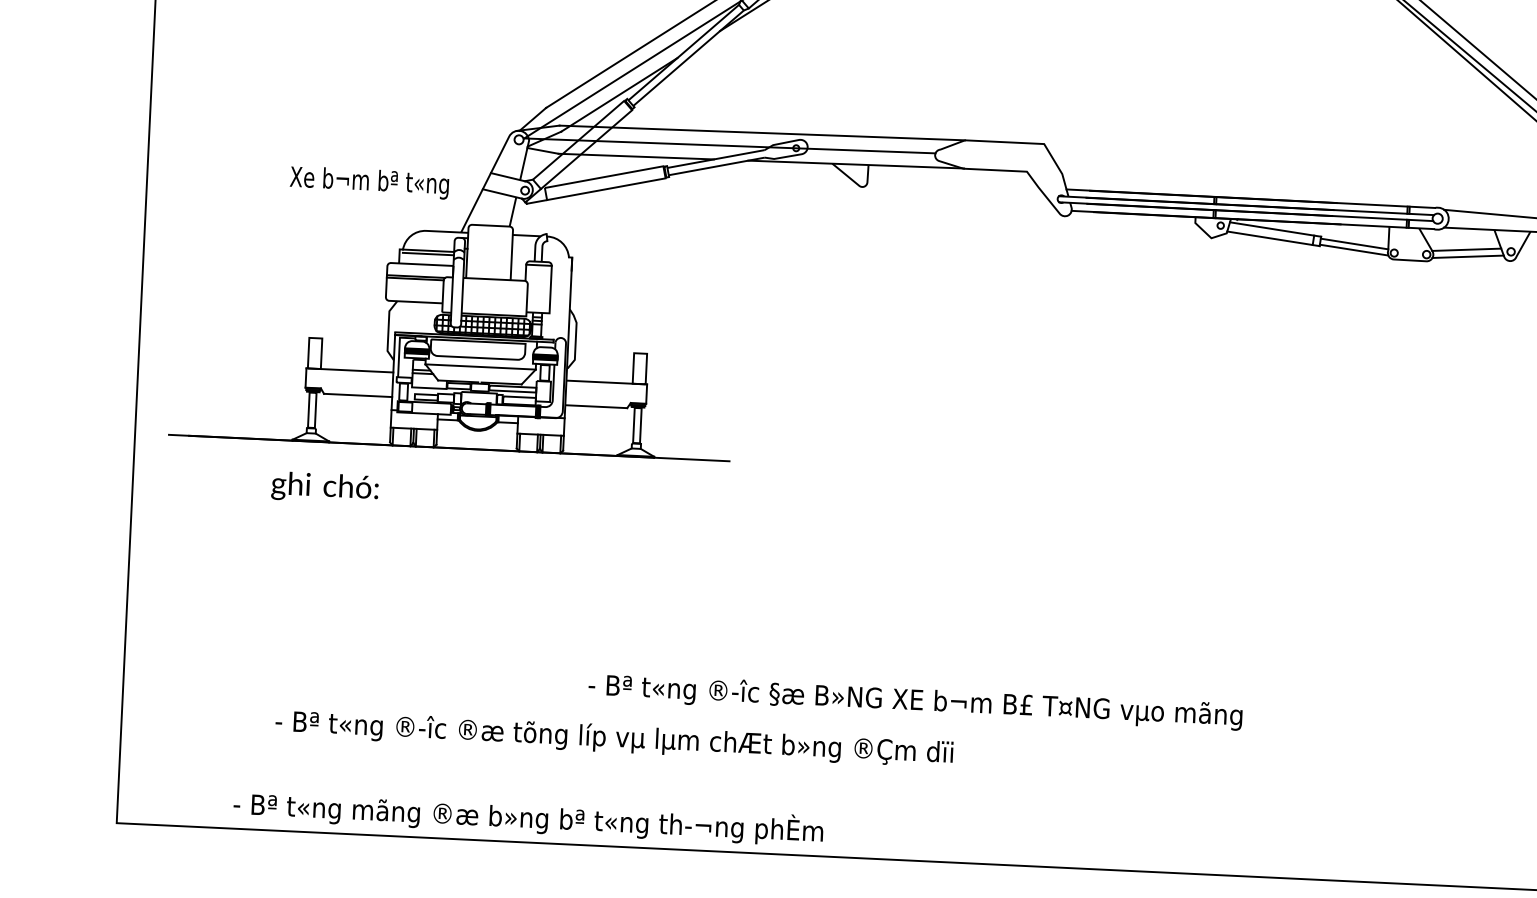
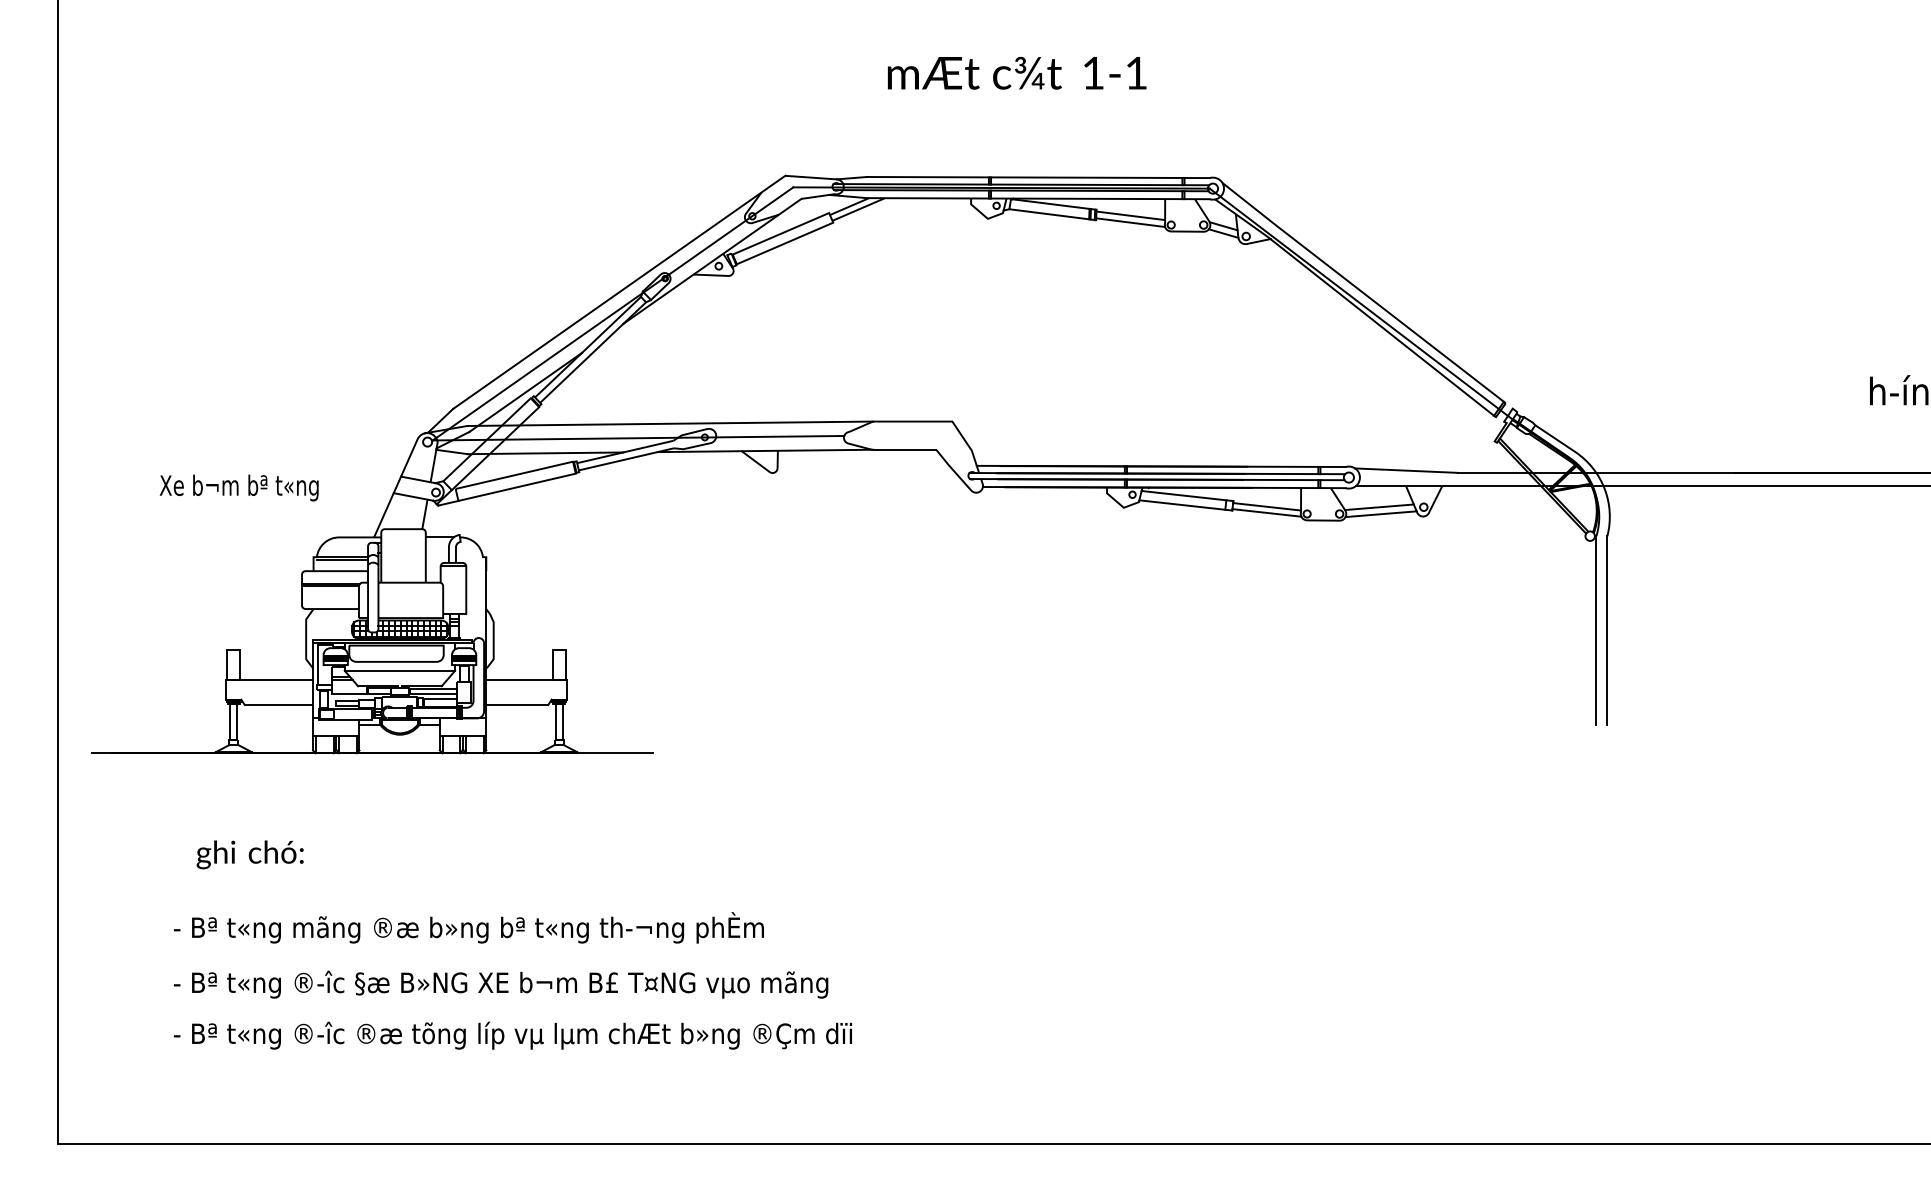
text: (368, 182) -> (238, 487), moved
text: (324, 487) -> (249, 854), moved
text: (914, 701) -> (500, 984), moved
text: (613, 738) -> (512, 1035), moved
text: (528, 817) -> (468, 927), moved

